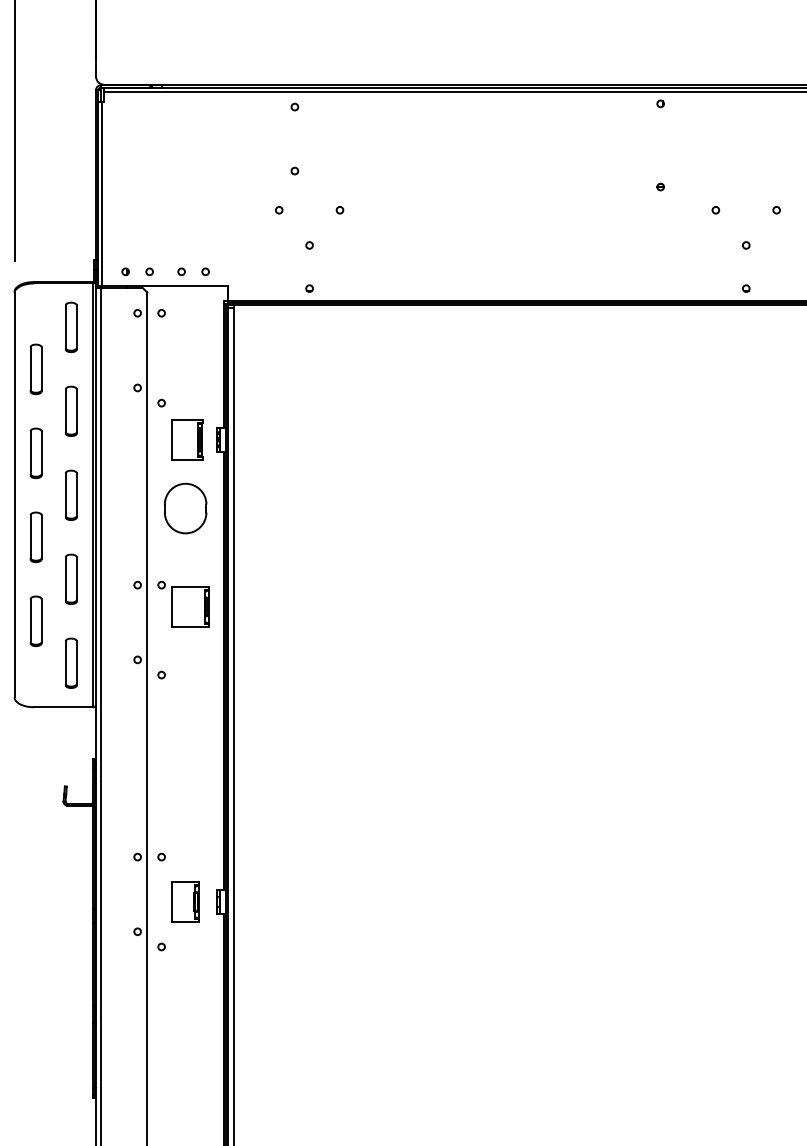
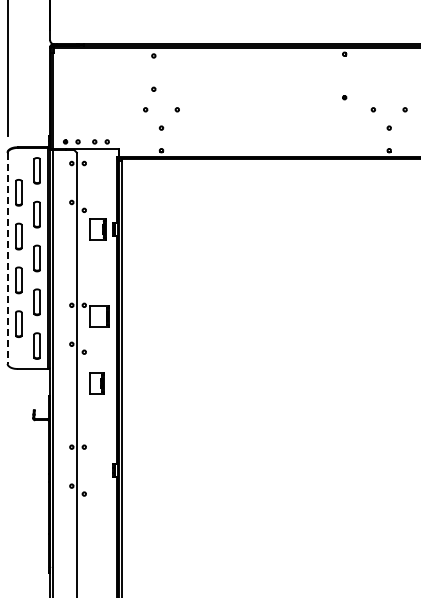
line: (14, 497) -> (7, 259), solid -> dashed
part: (184, 508) -> (96, 265), removed
part: (184, 901) -> (96, 383), moved

